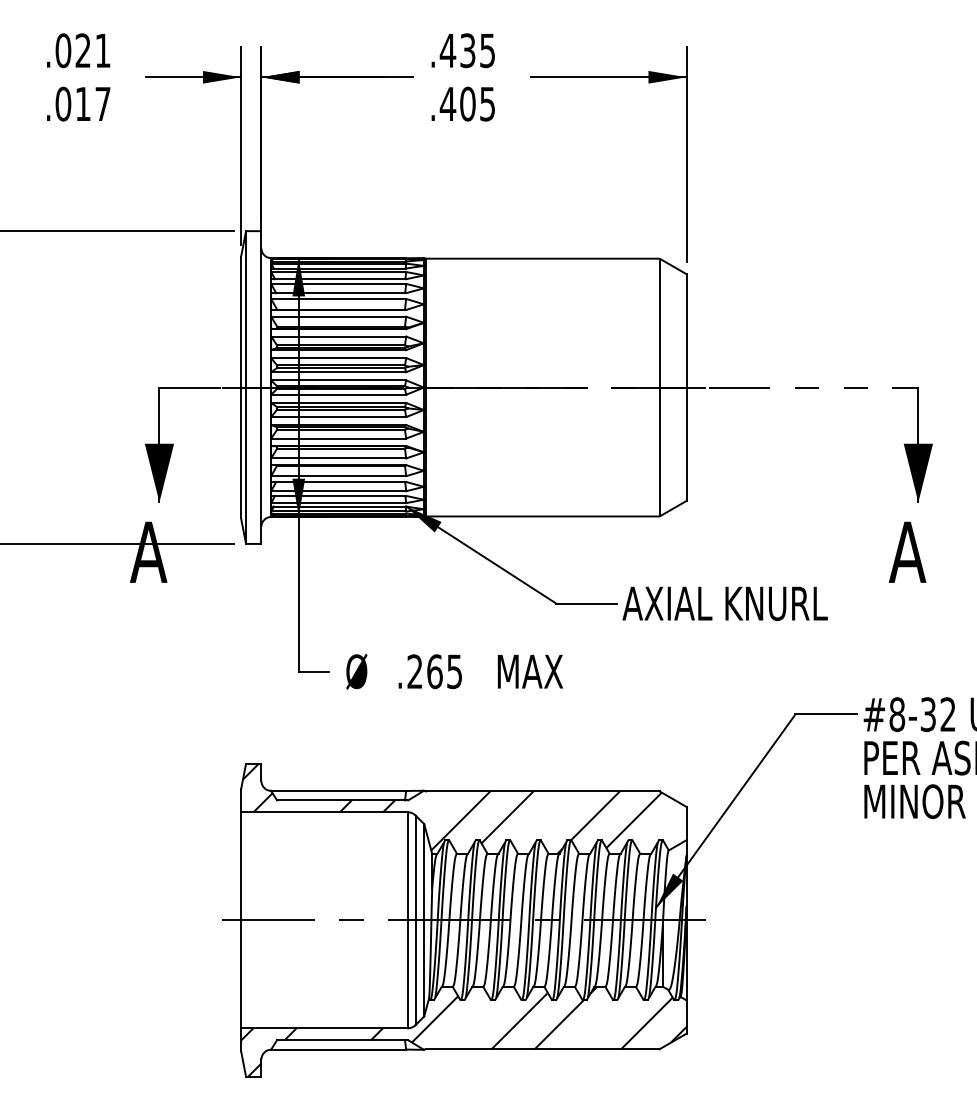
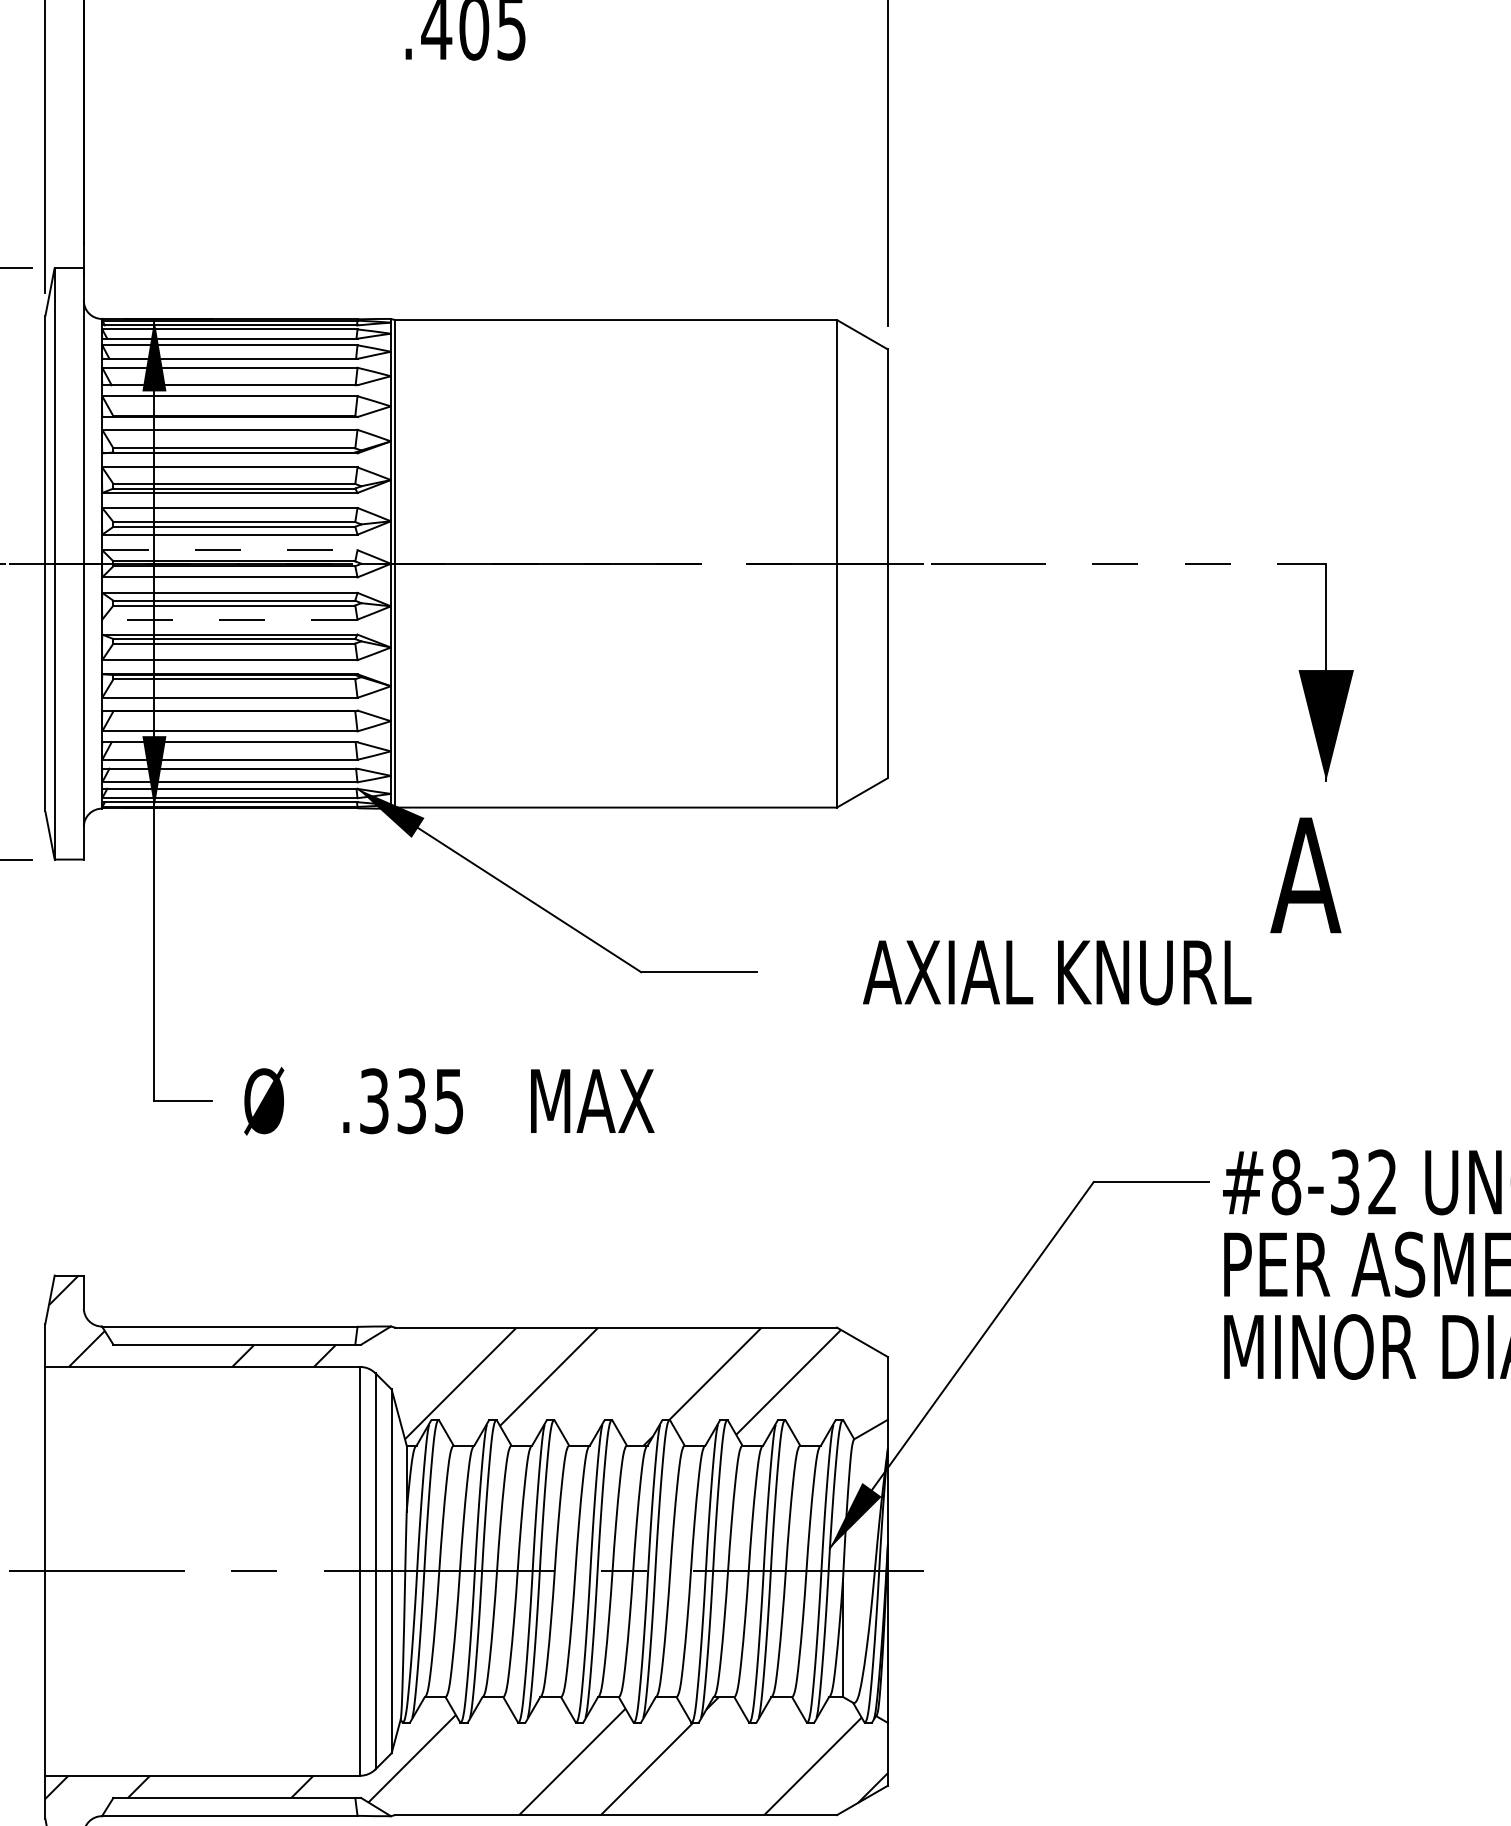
line: (339, 380) -> (231, 550), solid -> dashed
line: (338, 417) -> (229, 620), solid -> dashed
text: (724, 603) -> (1056, 972), moved
text: (424, 671) -> (392, 1100), .265 -> .335

